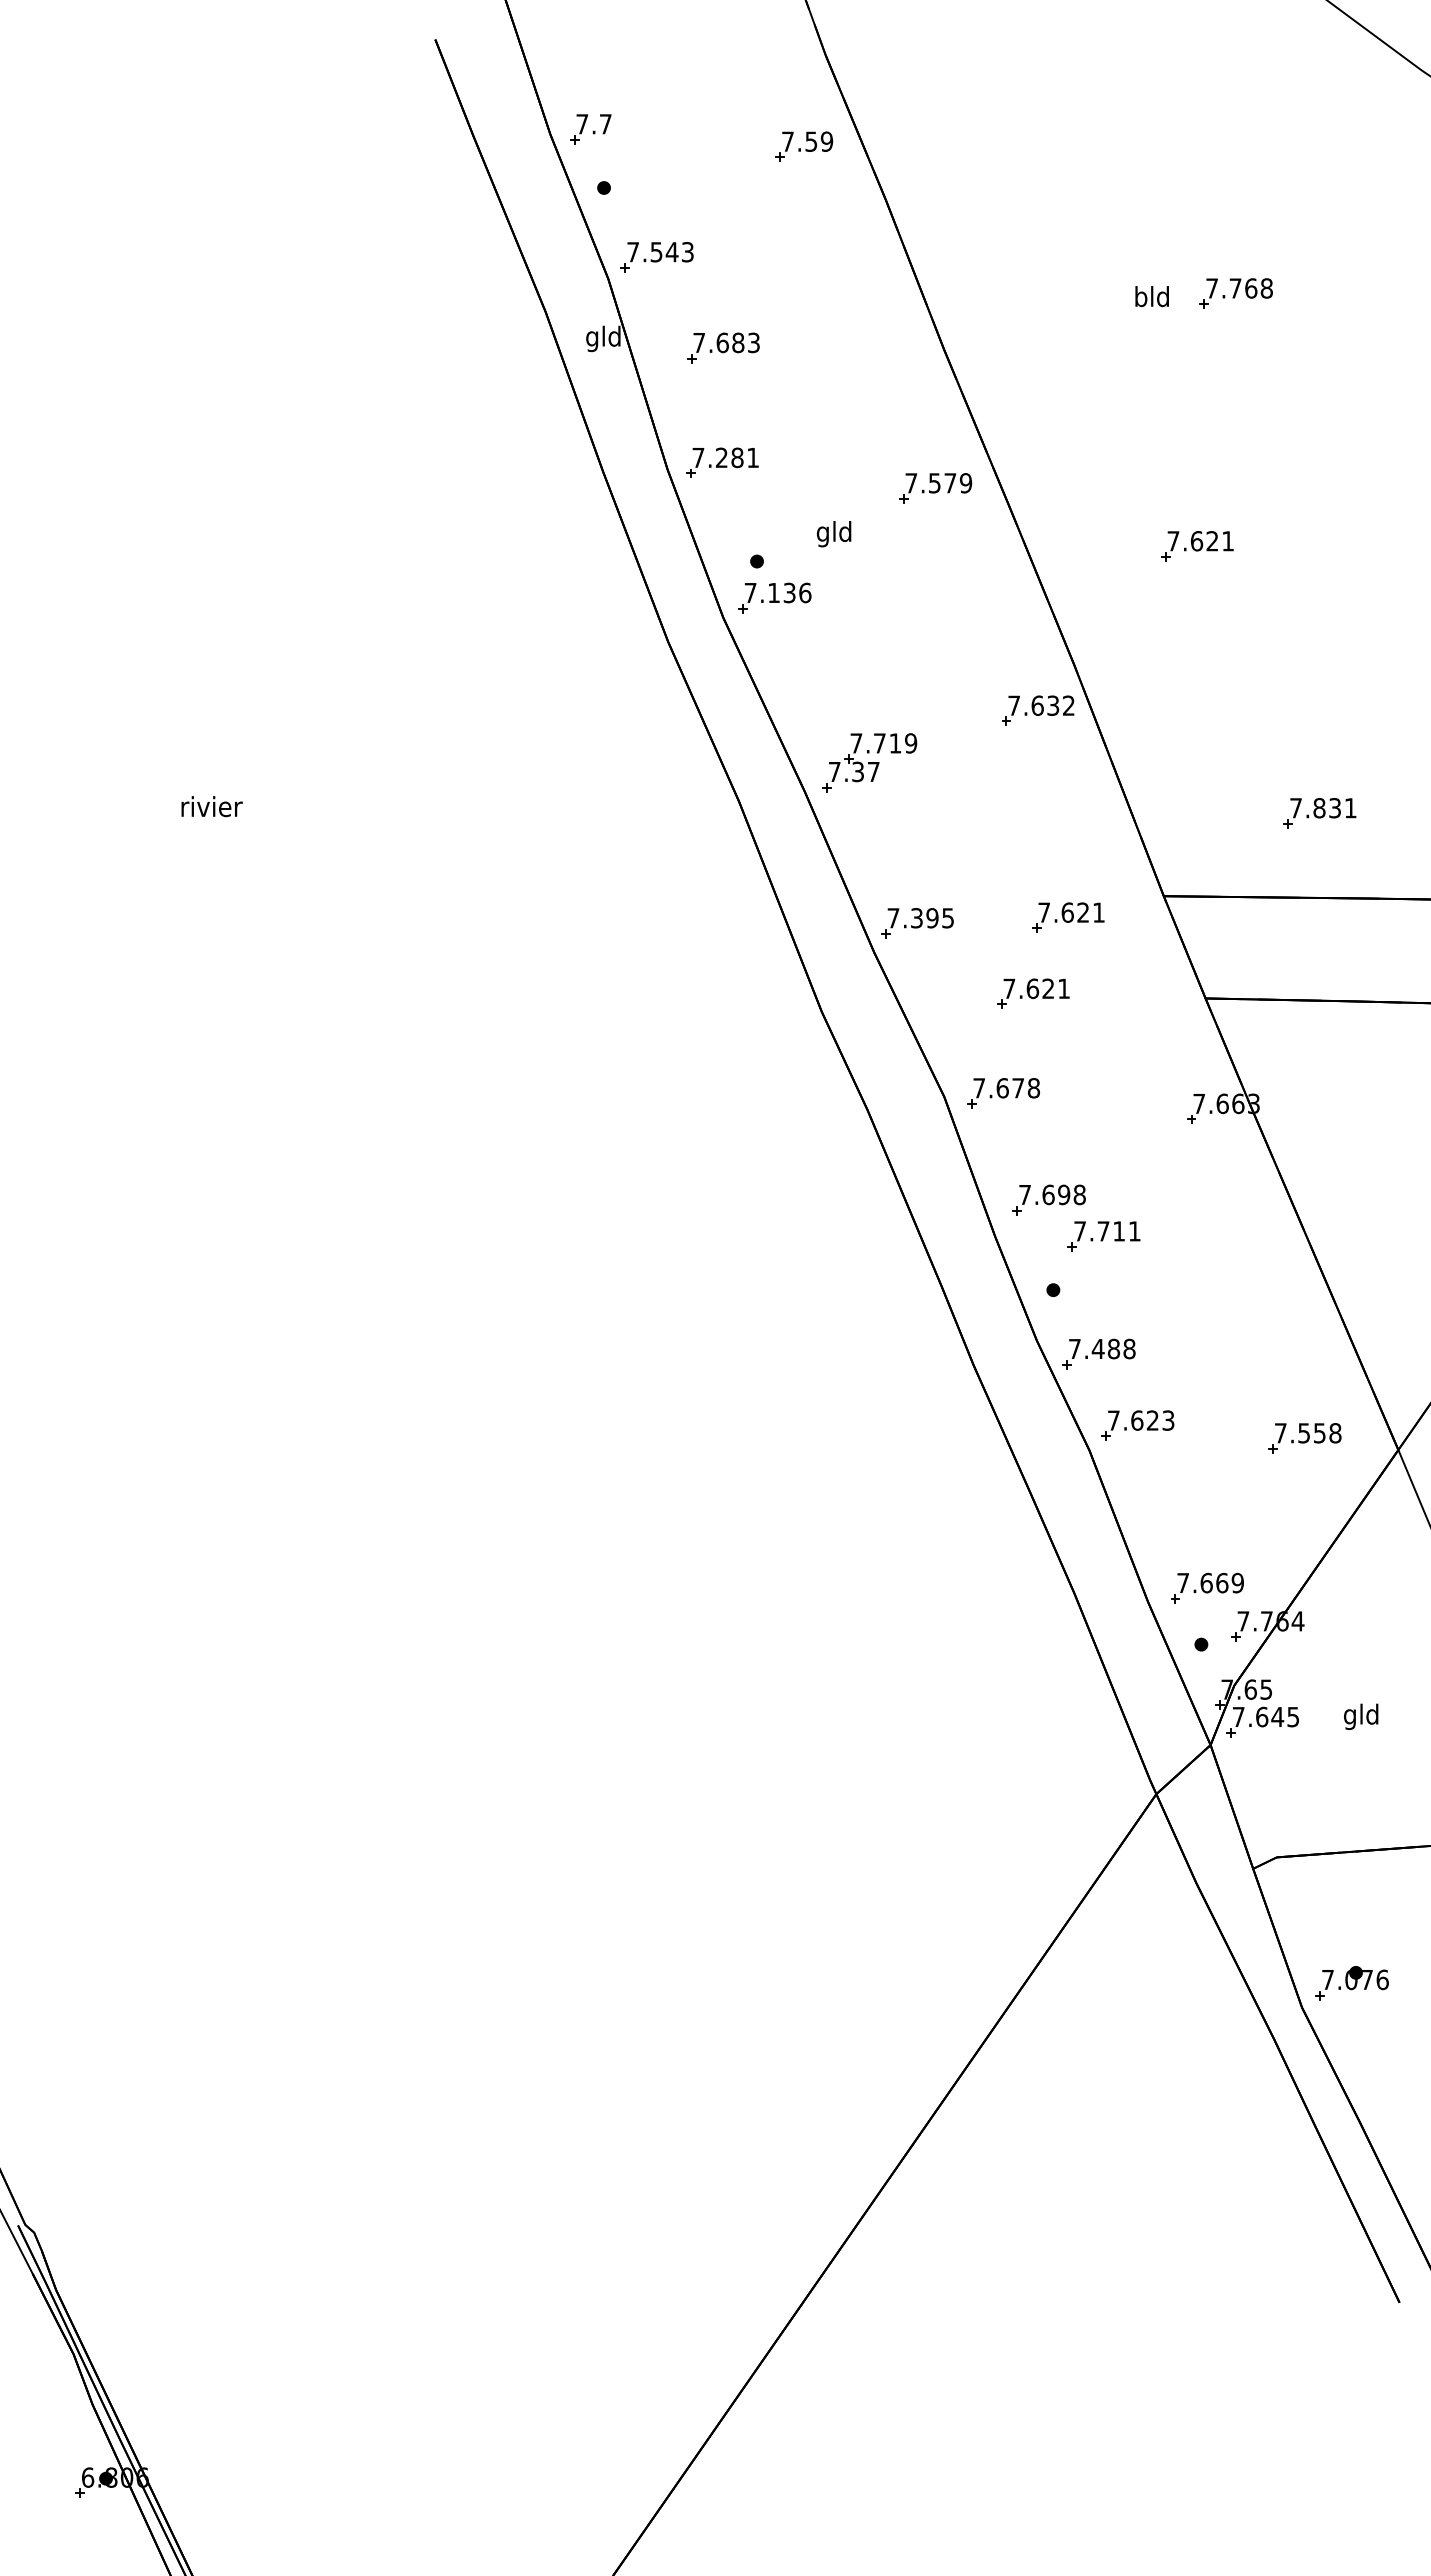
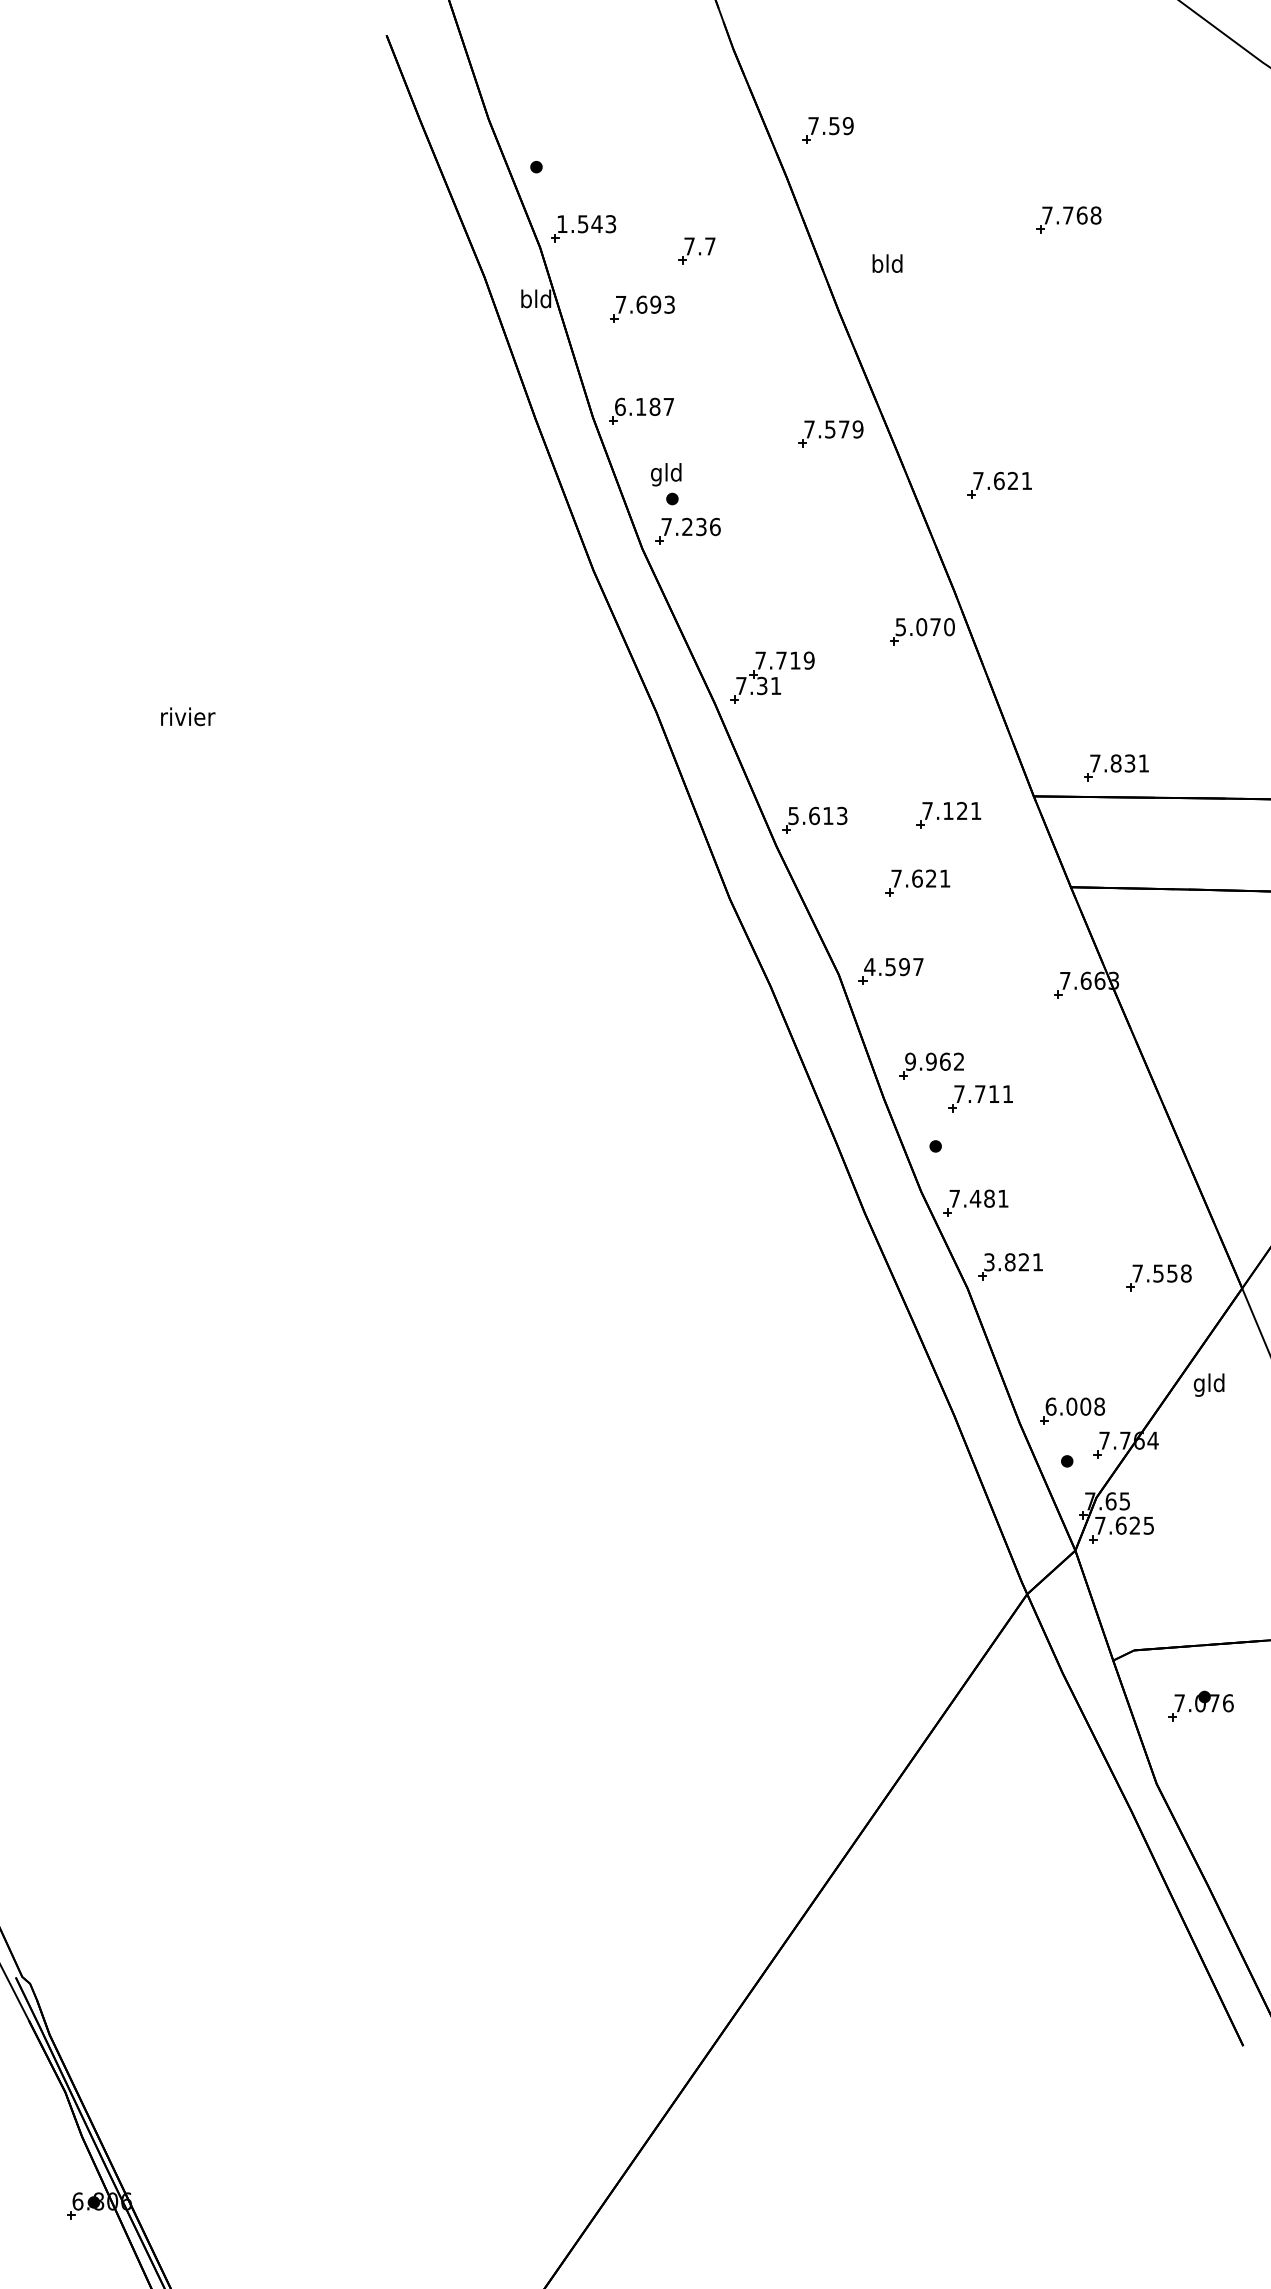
part: (590, 129) -> (696, 251), moved
part: (804, 146) -> (828, 130), moved
text: (632, 252) -> (561, 224), 7.543 -> 1.543
part: (1235, 293) -> (1068, 220), moved
text: (1151, 296) -> (886, 263), moved
text: (592, 338) -> (526, 300), gld -> bld
text: (738, 342) -> (655, 304), 7.683 -> 7.693
text: (725, 457) -> (644, 406), 7.281 -> 6.187
text: (833, 534) -> (665, 475), moved
part: (1197, 546) -> (999, 485), moved
text: (773, 592) -> (687, 526), 7.136 -> 7.236
text: (1041, 705) -> (925, 626), 7.632 -> 5.070
text: (873, 771) -> (775, 685), 7.37 -> 7.31
part: (1319, 813) -> (1116, 768), moved
text: (1067, 912) -> (948, 810), 7.621 -> 7.121
text: (920, 918) -> (817, 816), 7.395 -> 5.613
text: (1006, 1088) -> (894, 967), 7.678 -> 4.597
text: (1052, 1194) -> (934, 1061), 7.698 -> 9.962
text: (1129, 1348) -> (1003, 1198), 7.488 -> 7.481
text: (1141, 1420) -> (1014, 1262), 7.623 -> 3.821
text: (1210, 1582) -> (1075, 1406), 7.669 -> 6.008
text: (1277, 1716) -> (1134, 1525), 7.645 -> 7.625
text: (1361, 1716) -> (1209, 1384), moved
part: (1351, 1983) -> (1200, 1706), moved

